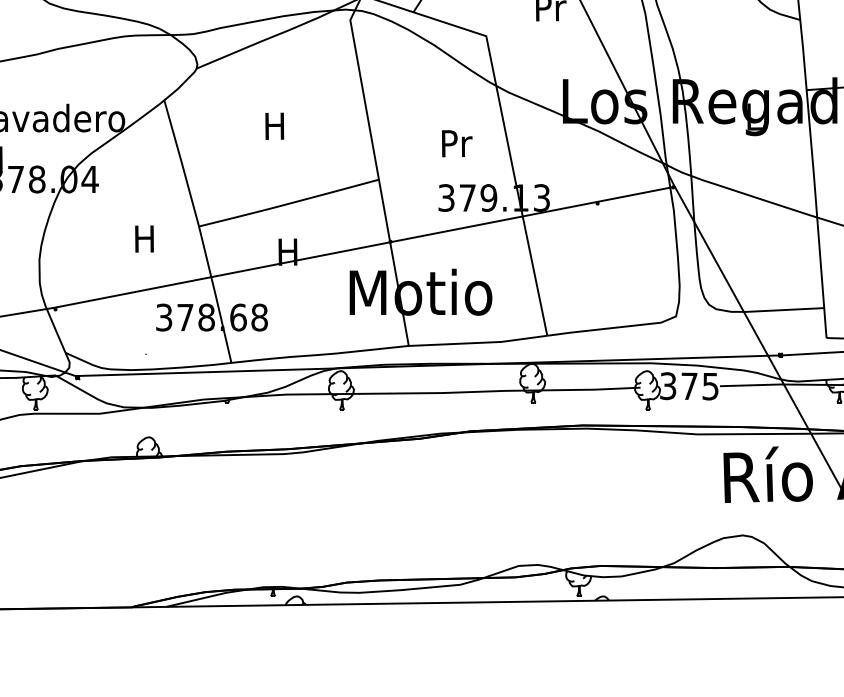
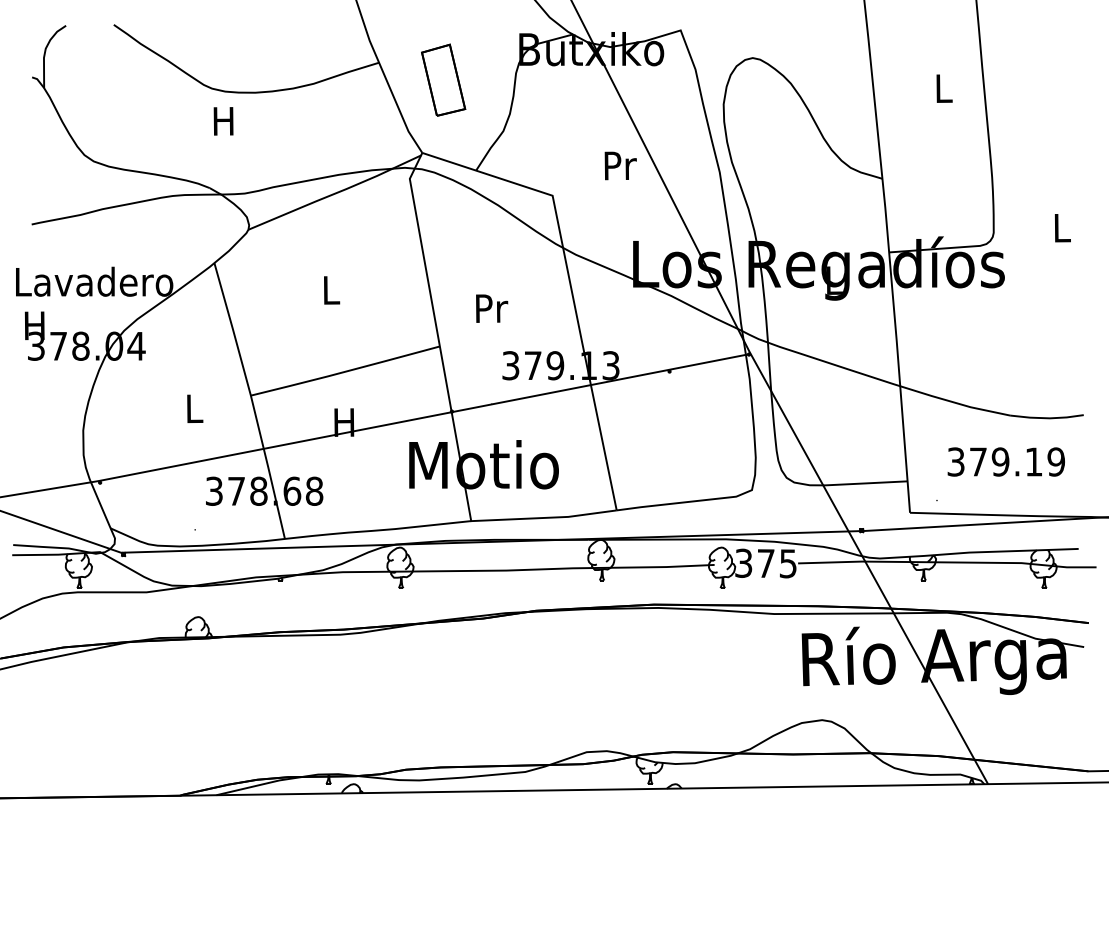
text: (274, 126) -> (330, 290), H -> L
text: (457, 143) -> (492, 308), moved
text: (144, 238) -> (193, 408), H -> L

